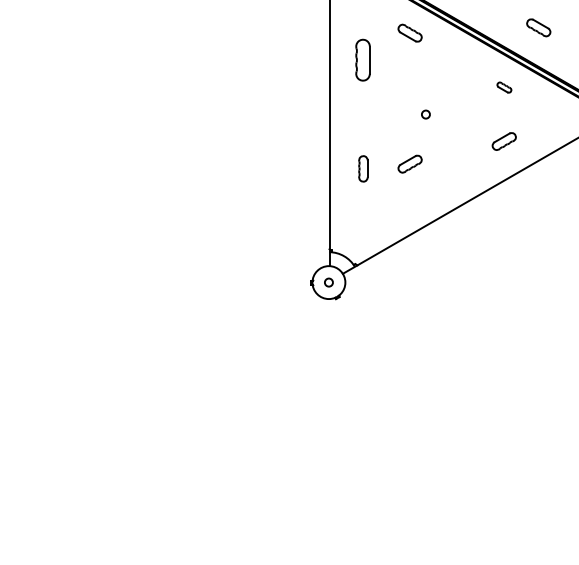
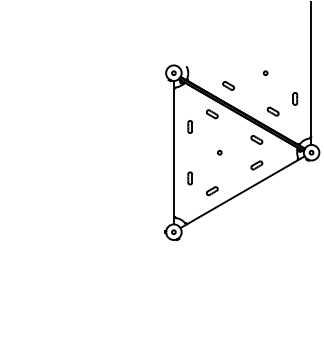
part: (364, 59) -> (190, 126), size x0.62
part: (503, 86) -> (256, 139), size x1.67
part: (408, 164) -> (211, 191), moved

